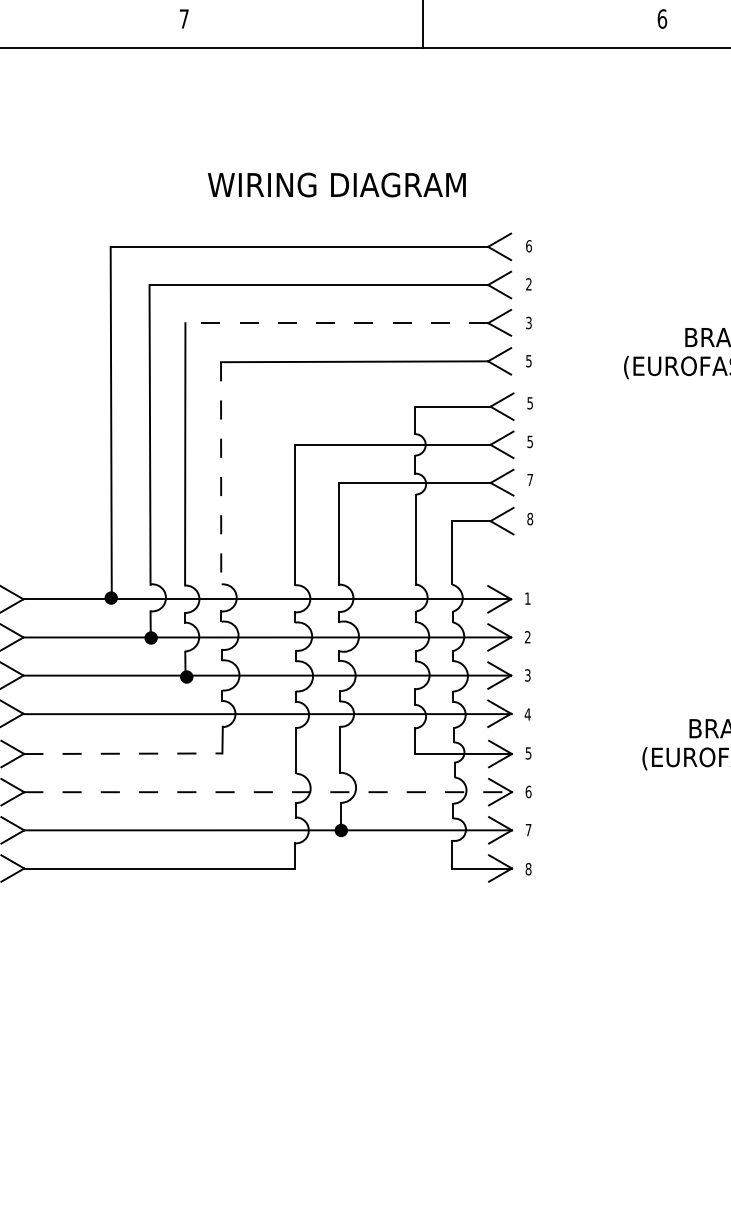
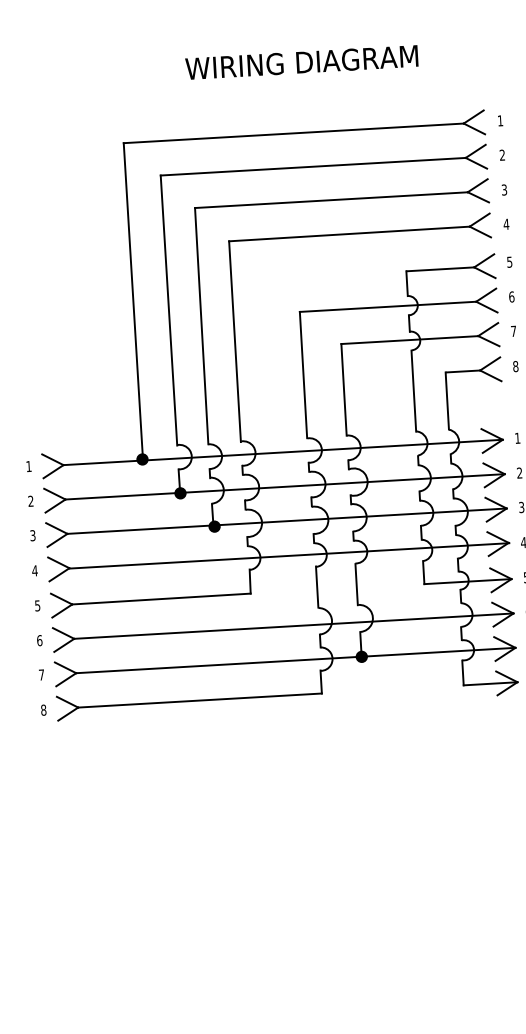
text: (336, 184) -> (301, 62), moved
text: (528, 246) -> (500, 121), 6 -> 1
line: (336, 323) -> (331, 200), dashed -> solid
text: (528, 361) -> (506, 224), 5 -> 4
text: (530, 441) -> (511, 296), 5 -> 6
line: (221, 474) -> (235, 342), dashed -> solid
line: (123, 753) -> (161, 598), dashed -> solid
line: (268, 792) -> (294, 626), dashed -> solid

